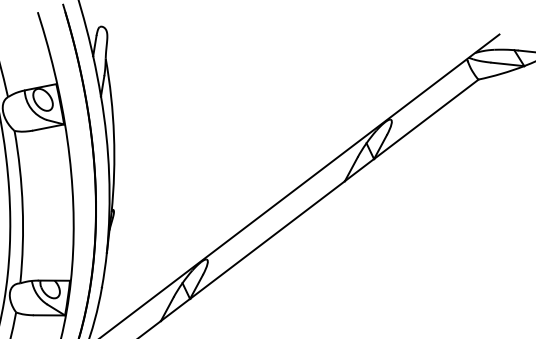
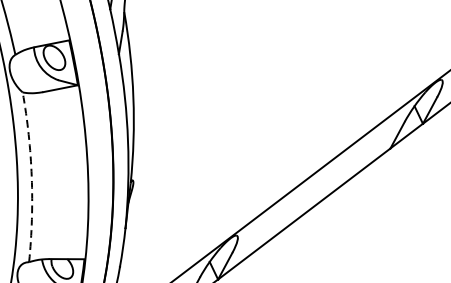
arc: (22, 206) -> (31, 176), solid -> dashed

